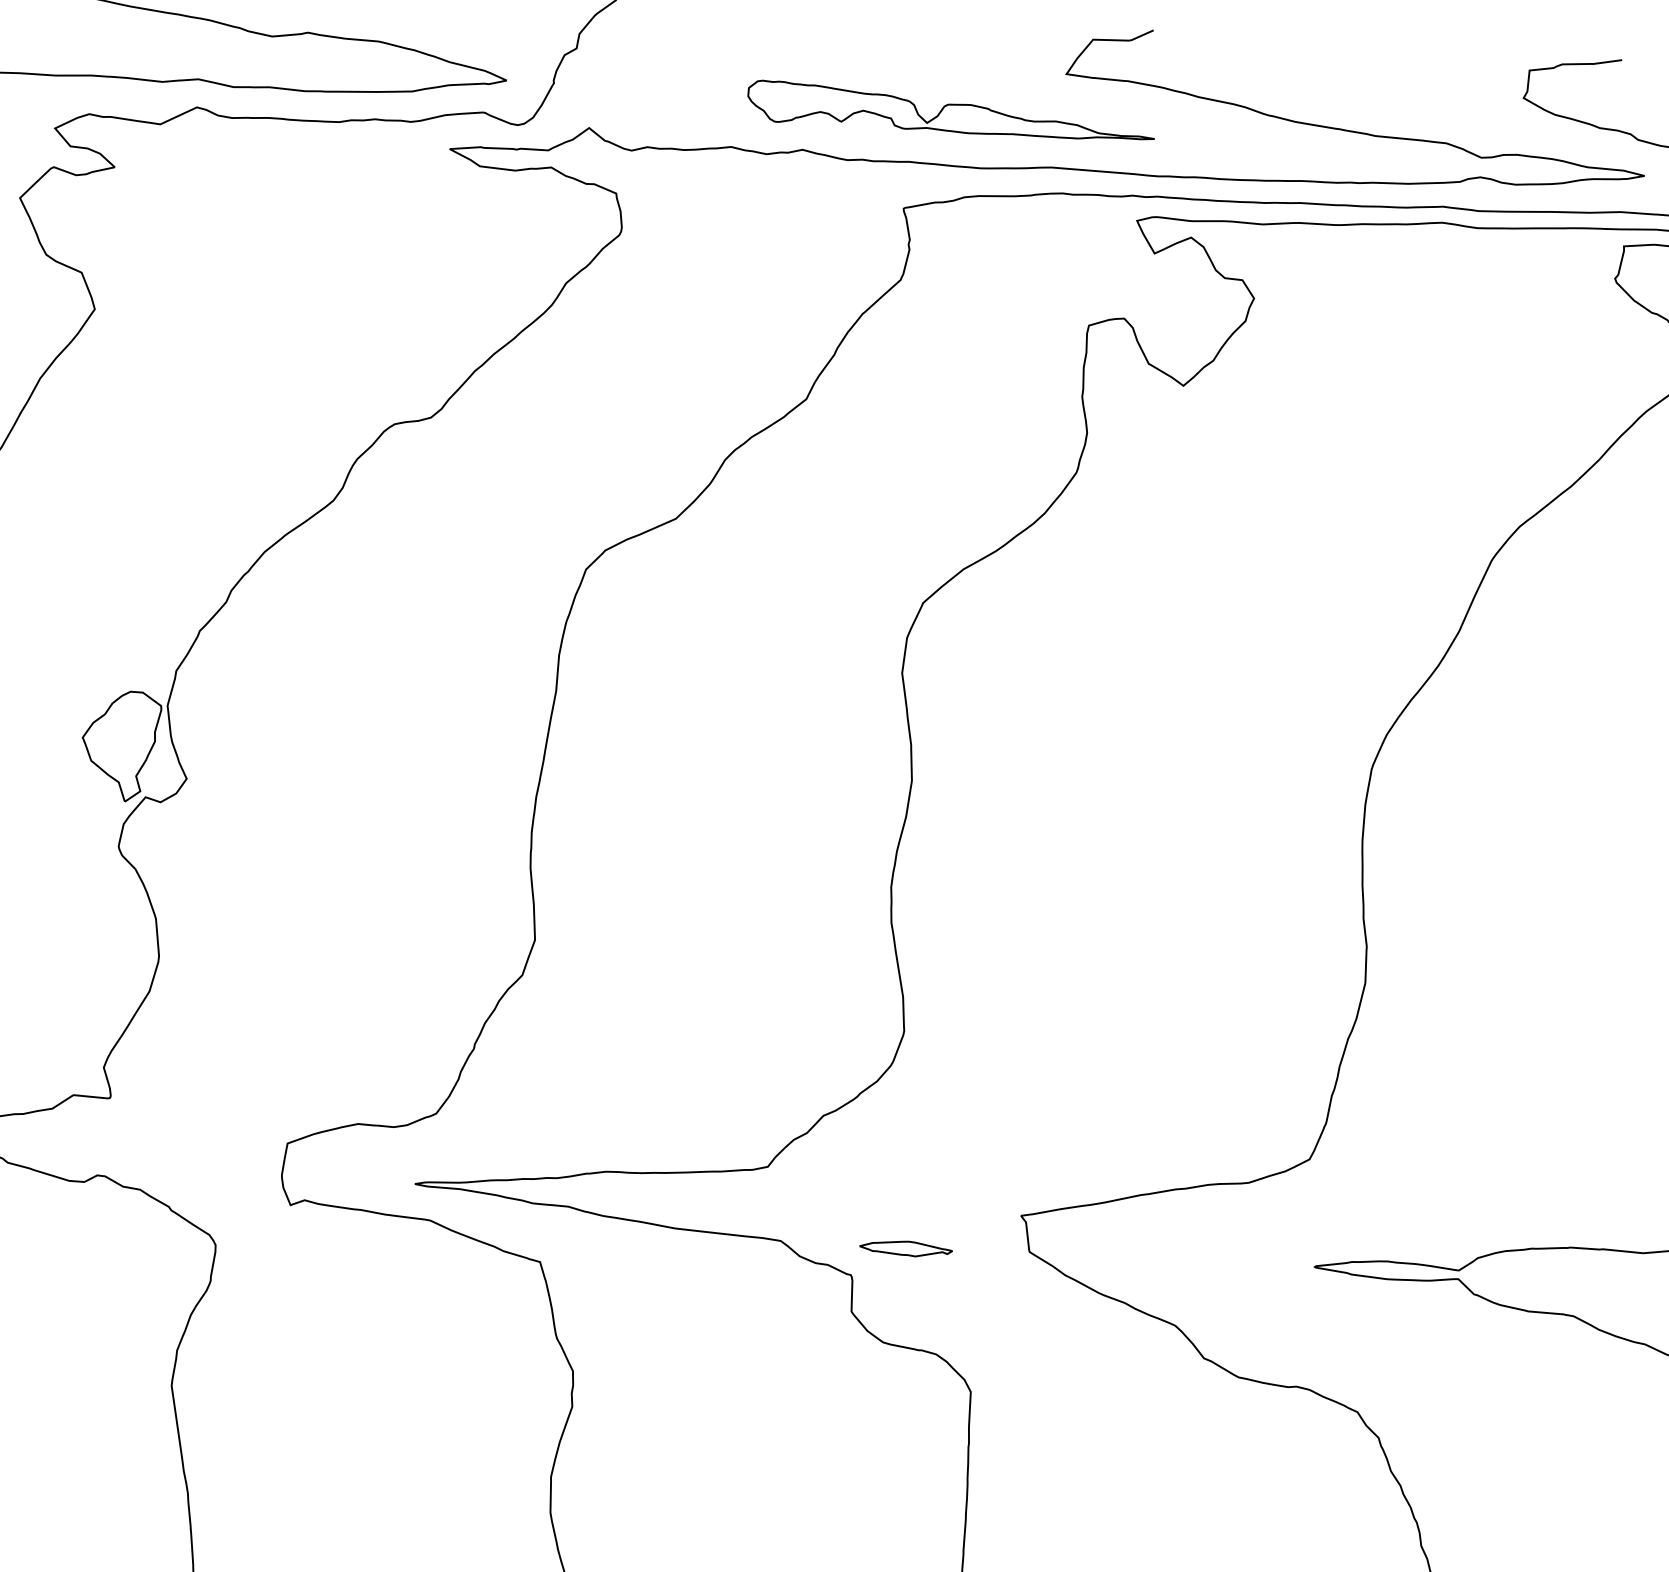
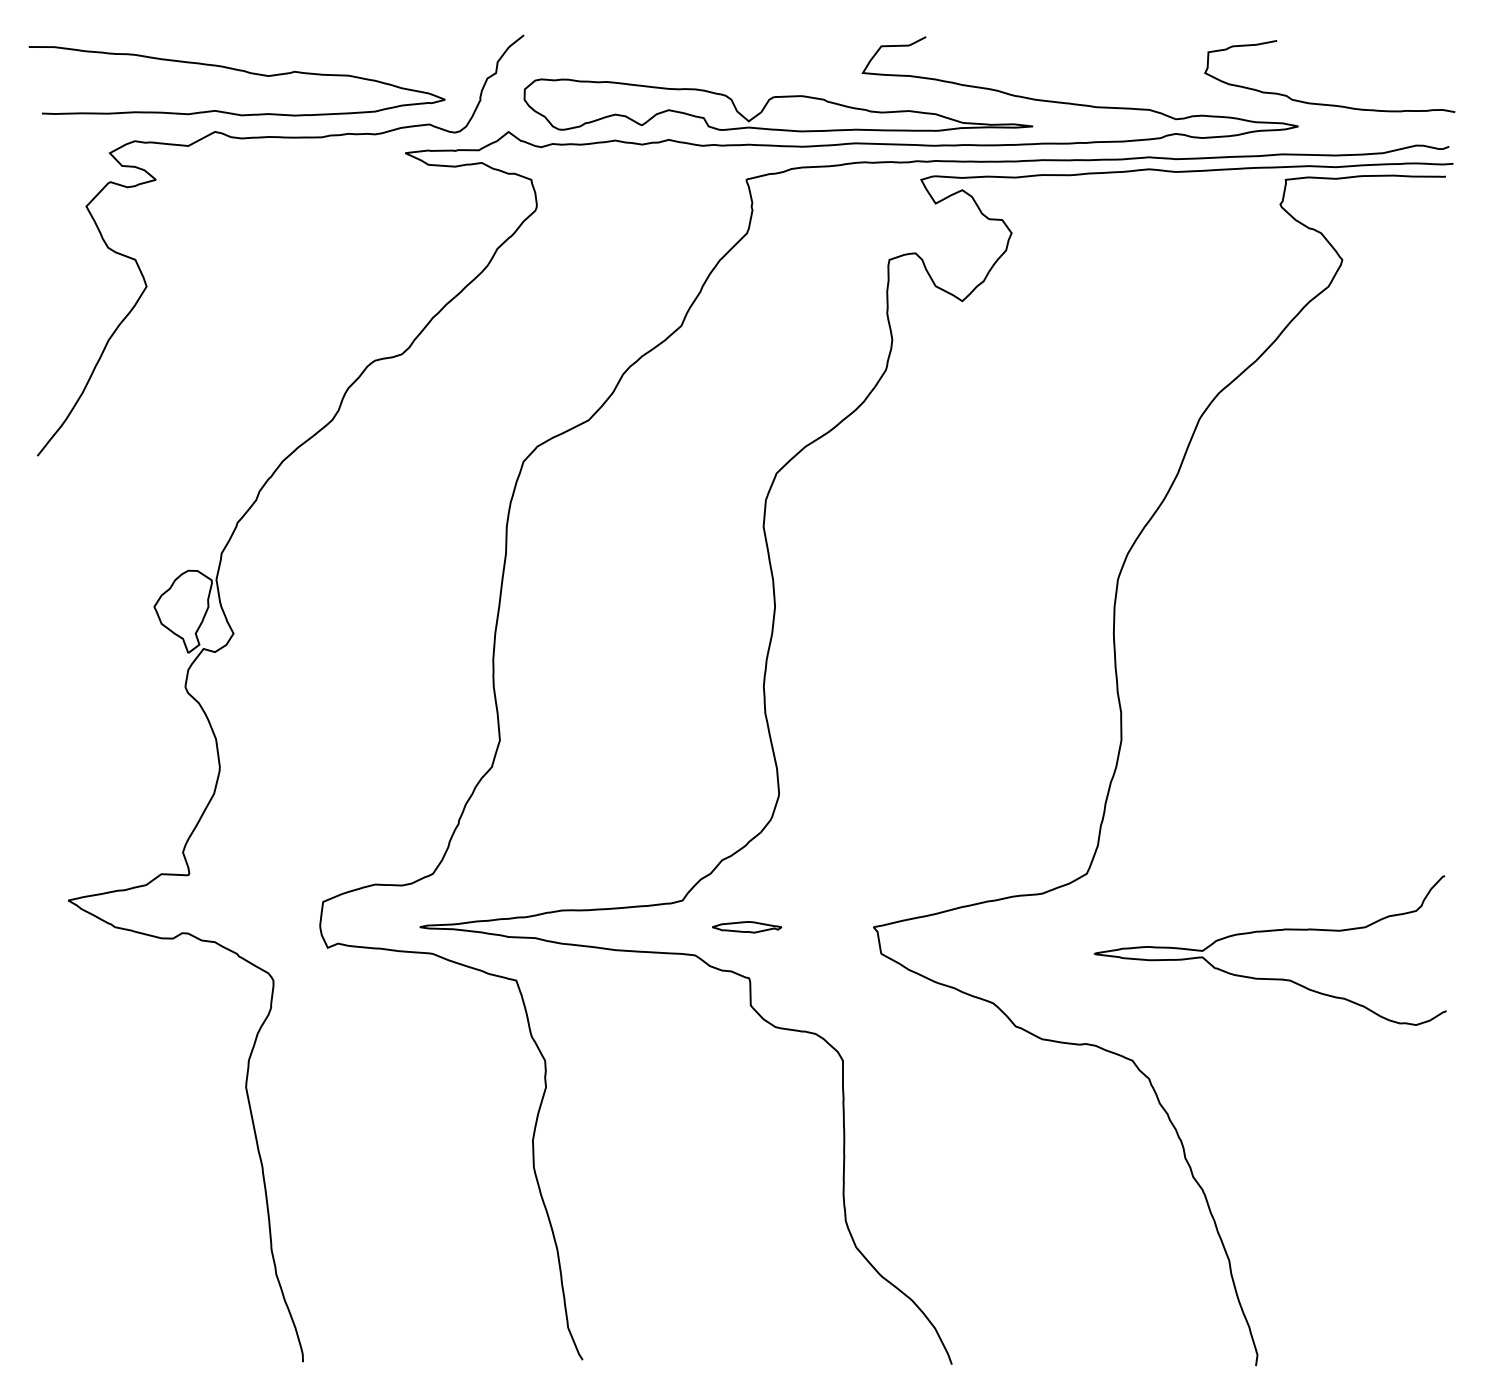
part: (951, 111) -> (778, 105), size x1.67
part: (906, 1249) -> (747, 927), moved

